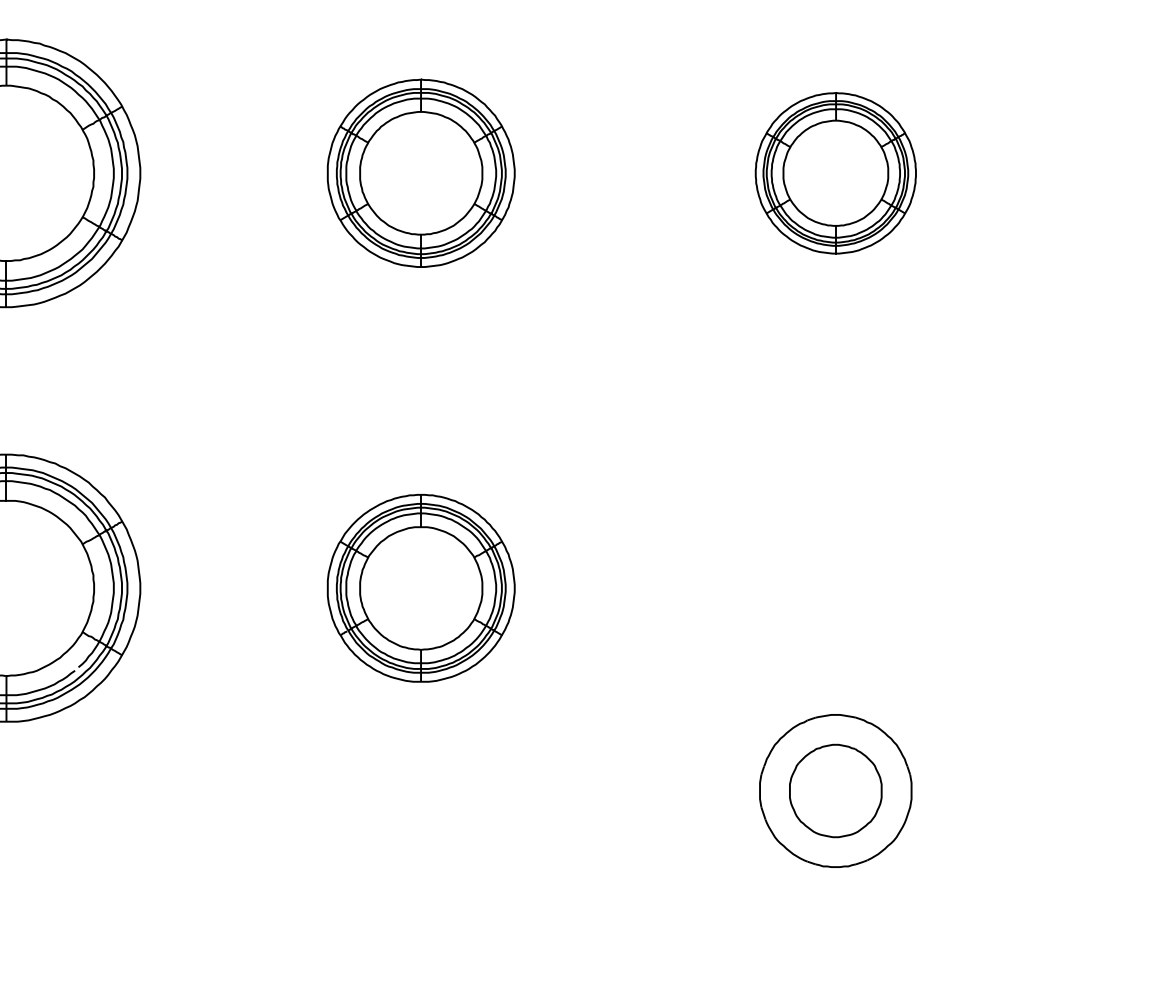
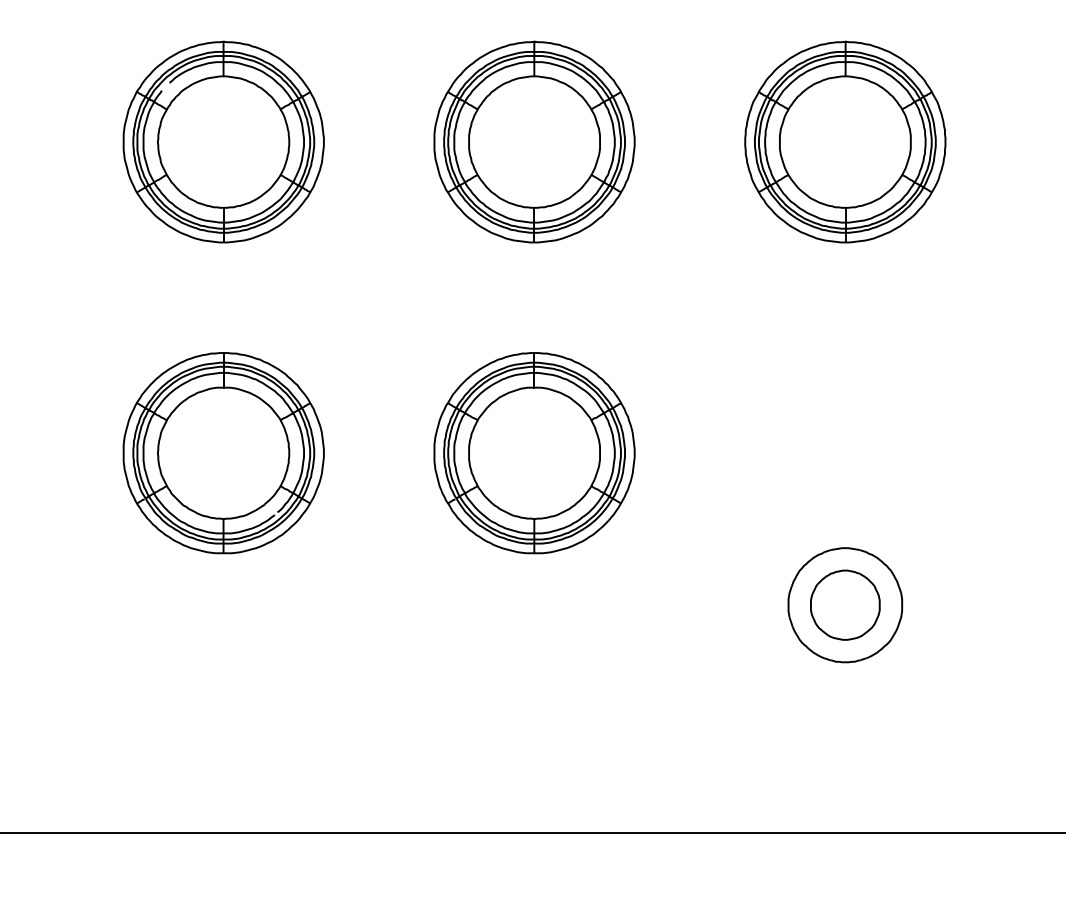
part: (421, 172) -> (534, 141), size x1.43
part: (835, 172) -> (845, 141), size x1.67
part: (421, 588) -> (534, 453), size x1.43

